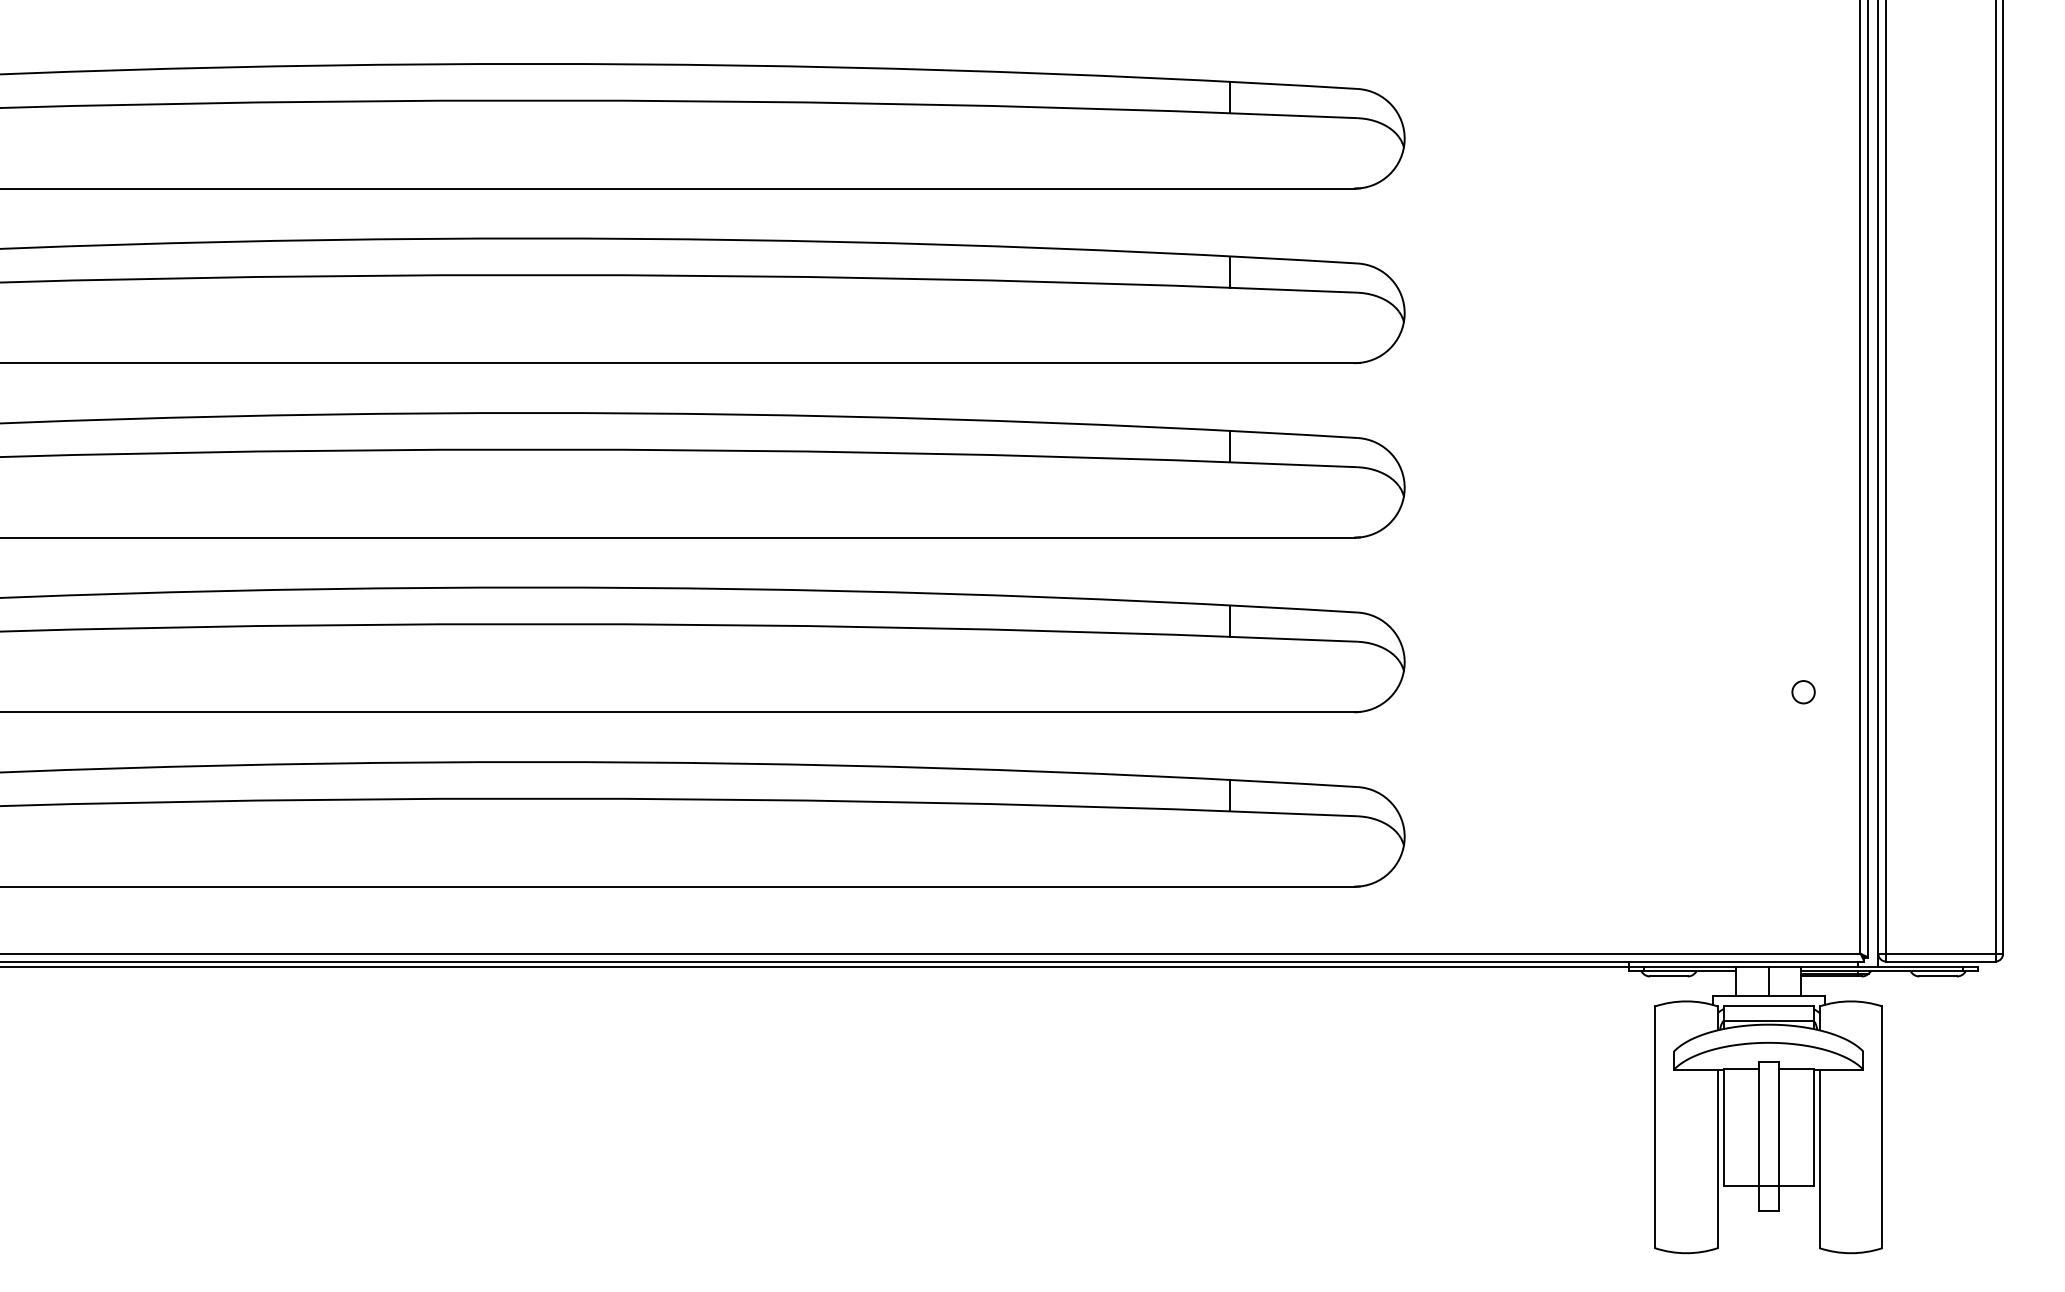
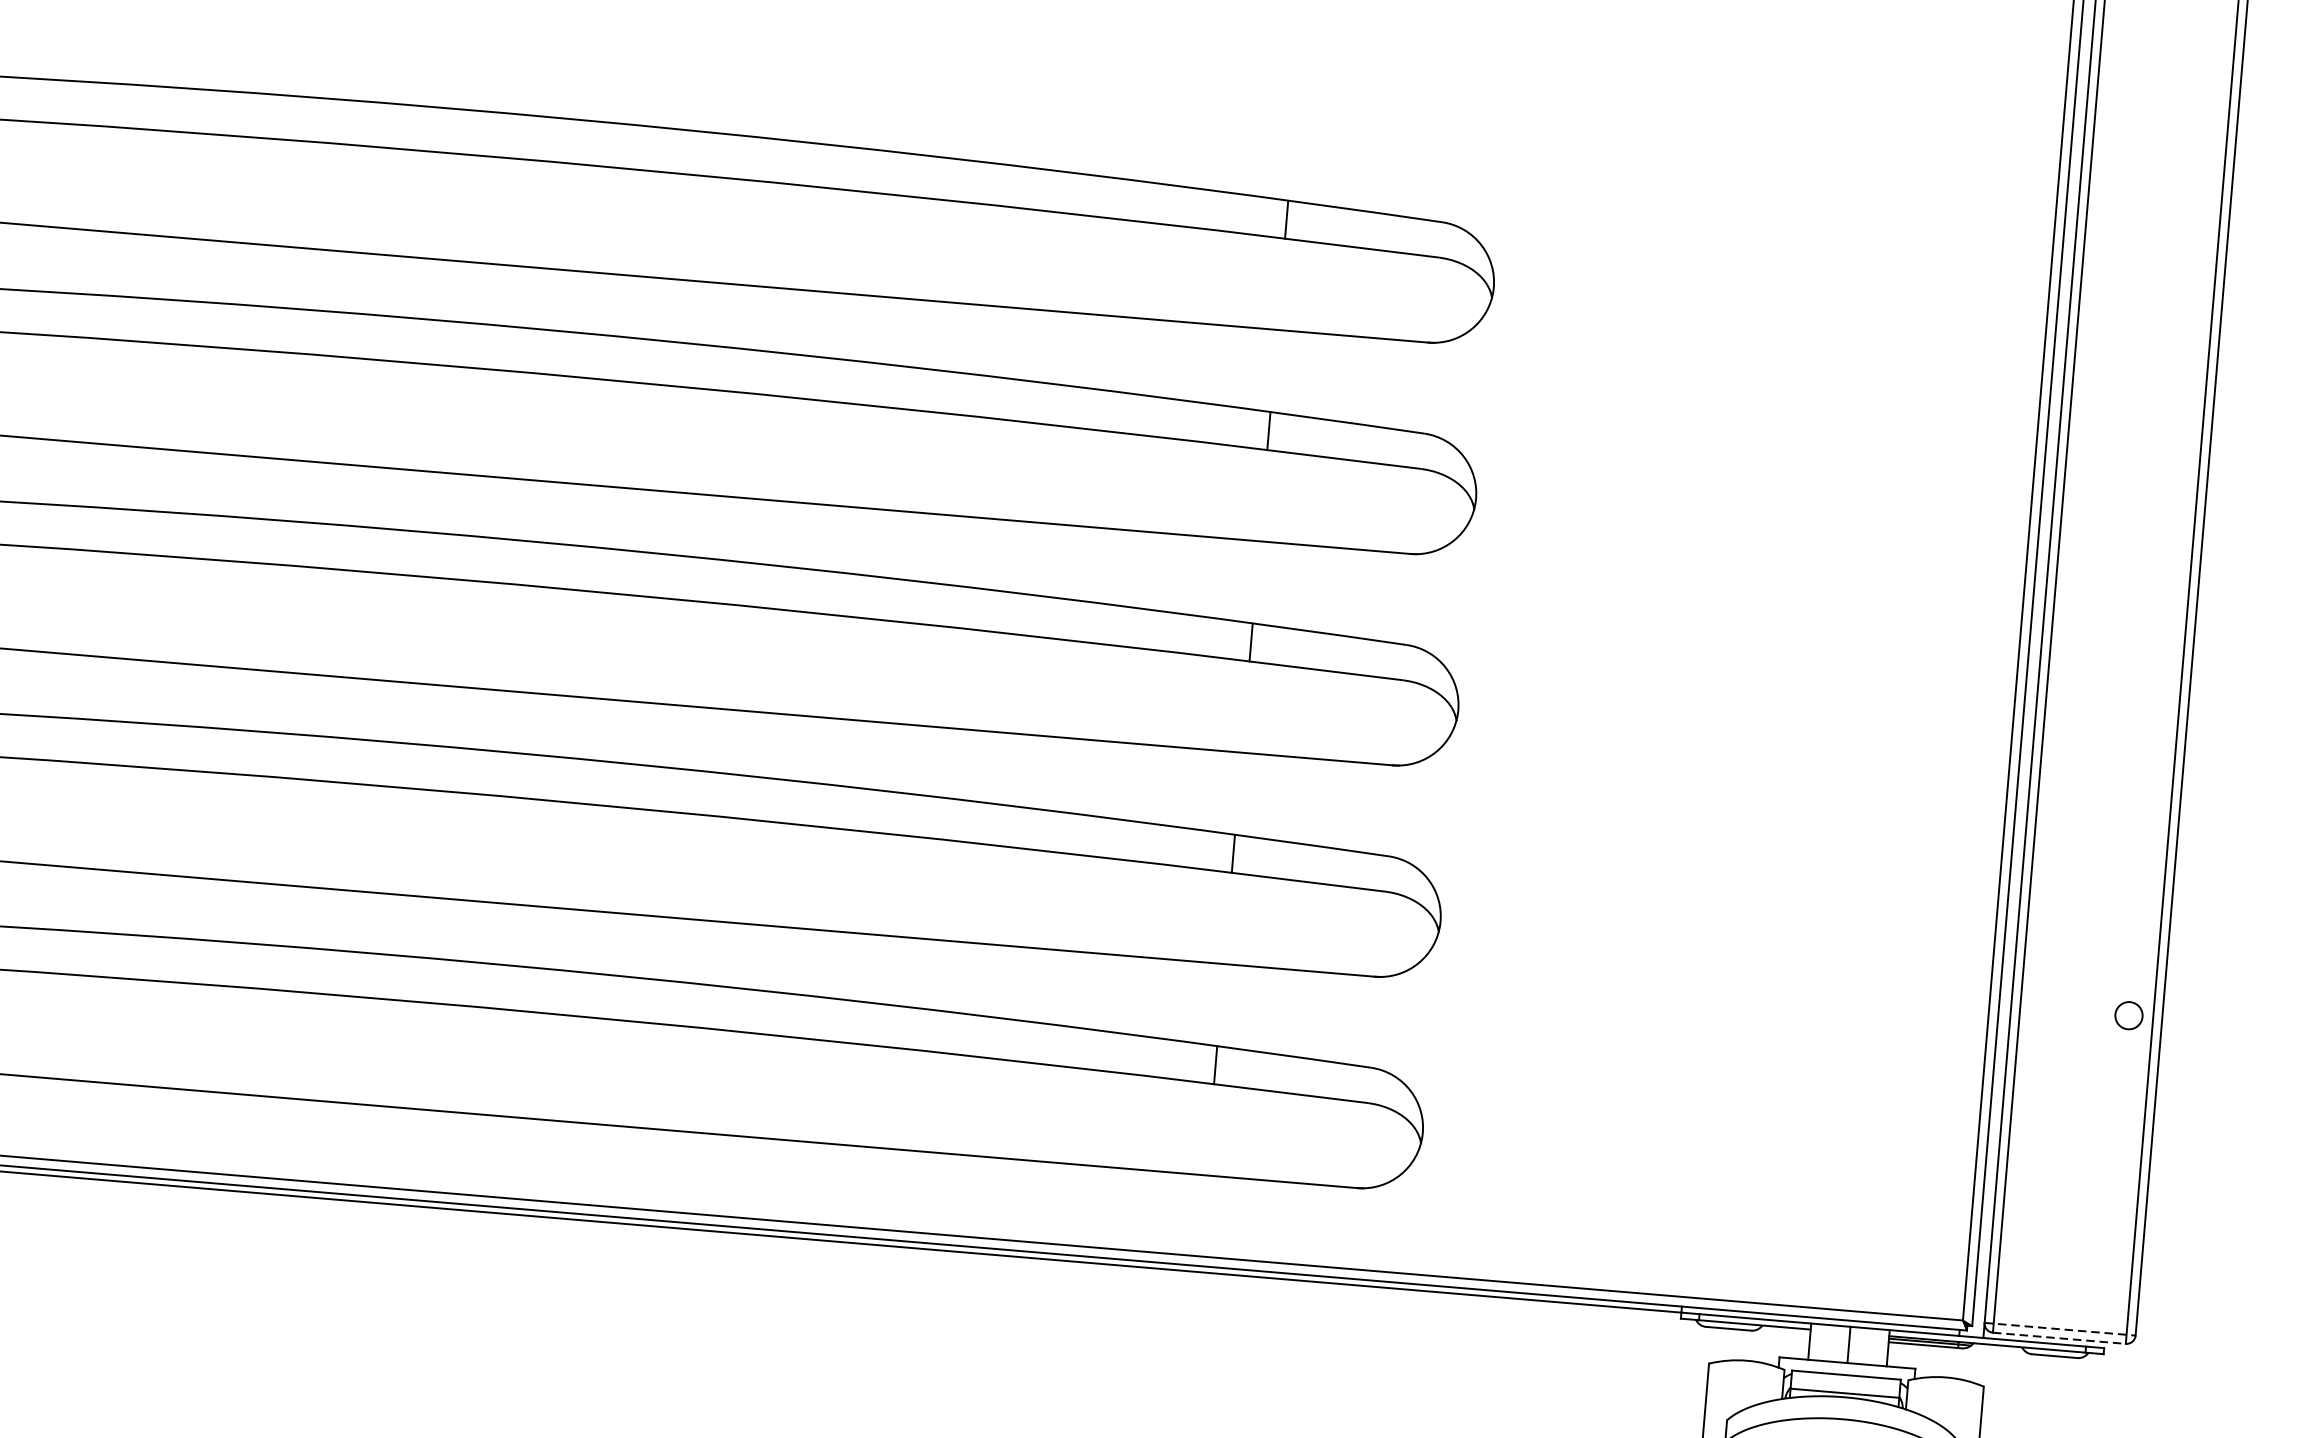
circle: (1803, 692) -> (2128, 1016), moved
line: (1941, 954) -> (2061, 1329), solid -> dashed
line: (1940, 961) -> (2059, 1338), solid -> dashed

